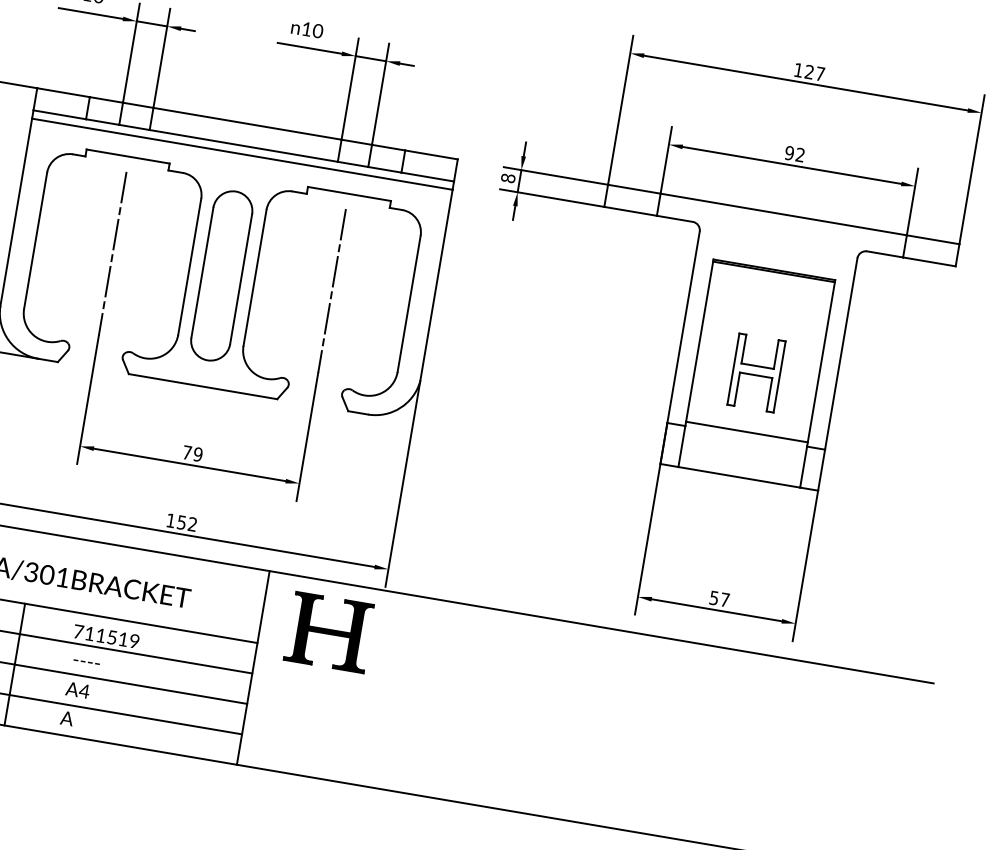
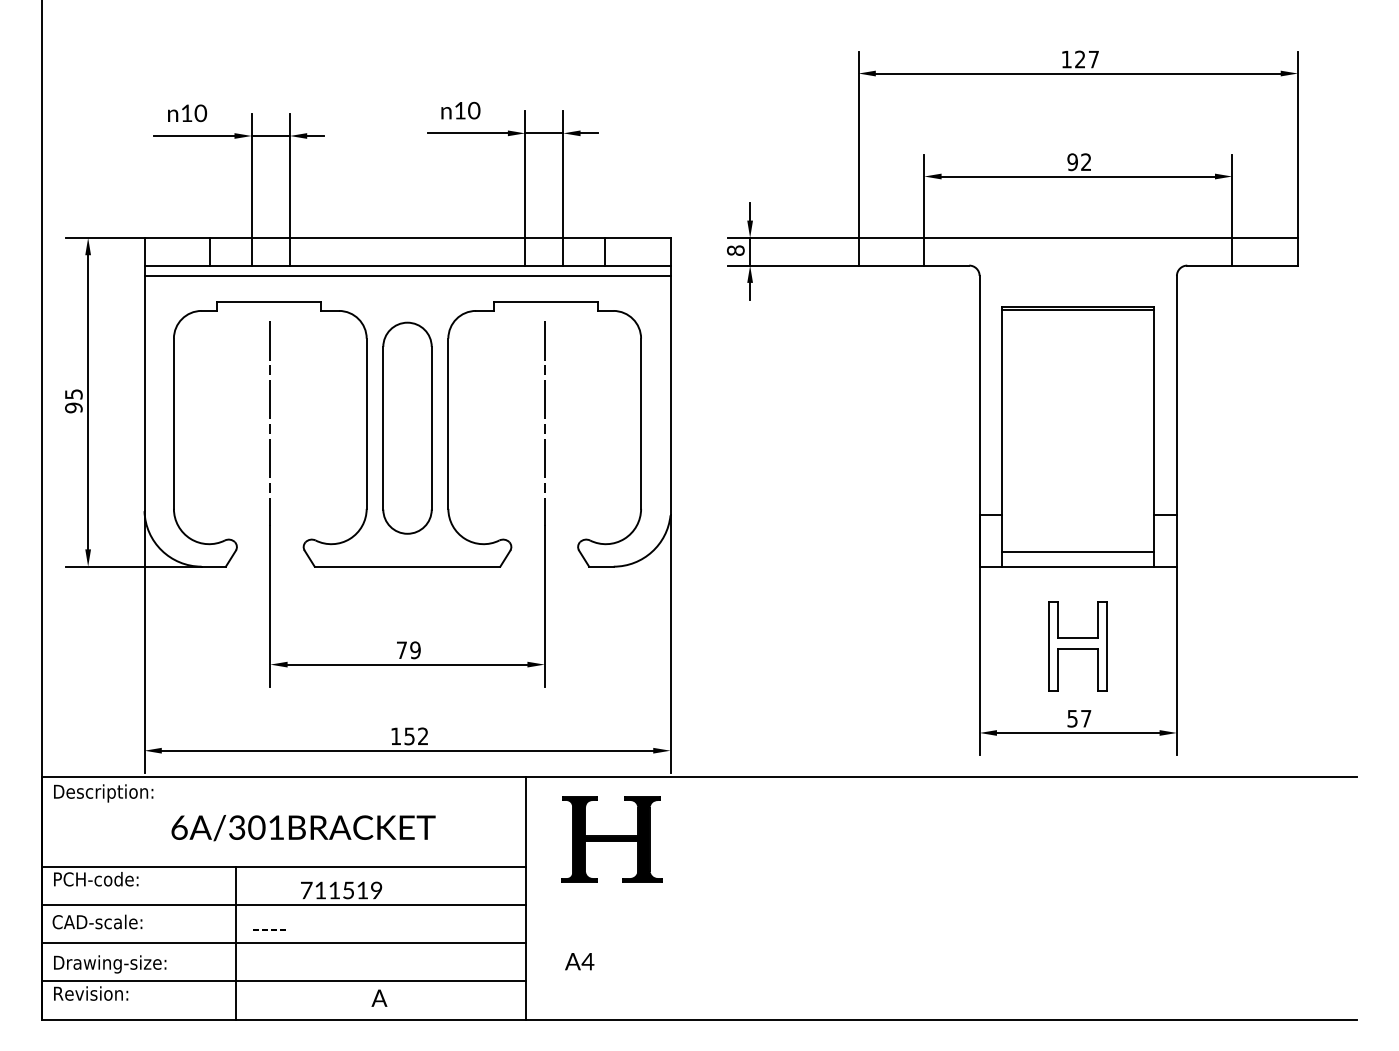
part: (756, 373) -> (1077, 646), moved
line: (747, 432) -> (1078, 552), moved
text: (86, 661) -> (269, 929), moved
text: (77, 690) -> (579, 961), moved
text: (67, 717) -> (379, 997), moved

